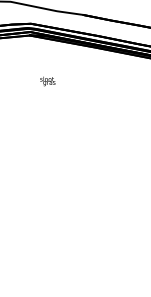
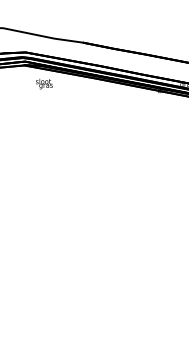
text: (47, 80) -> (44, 83), moved

